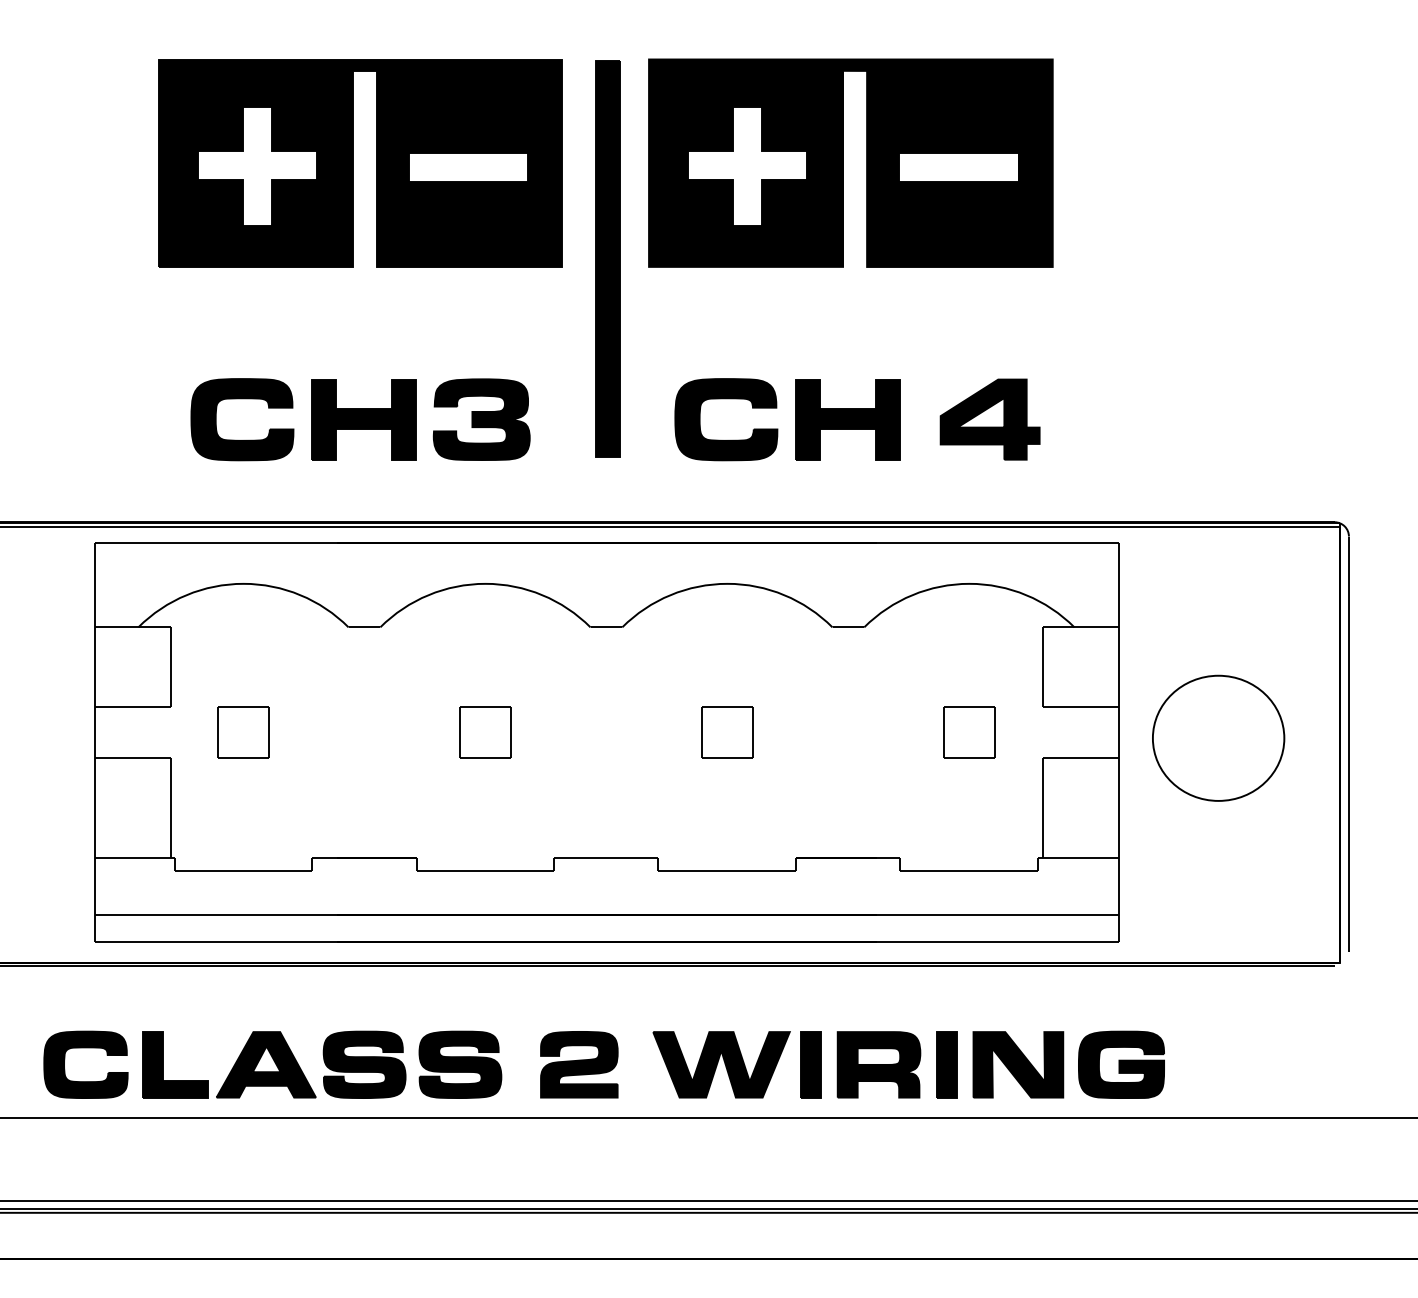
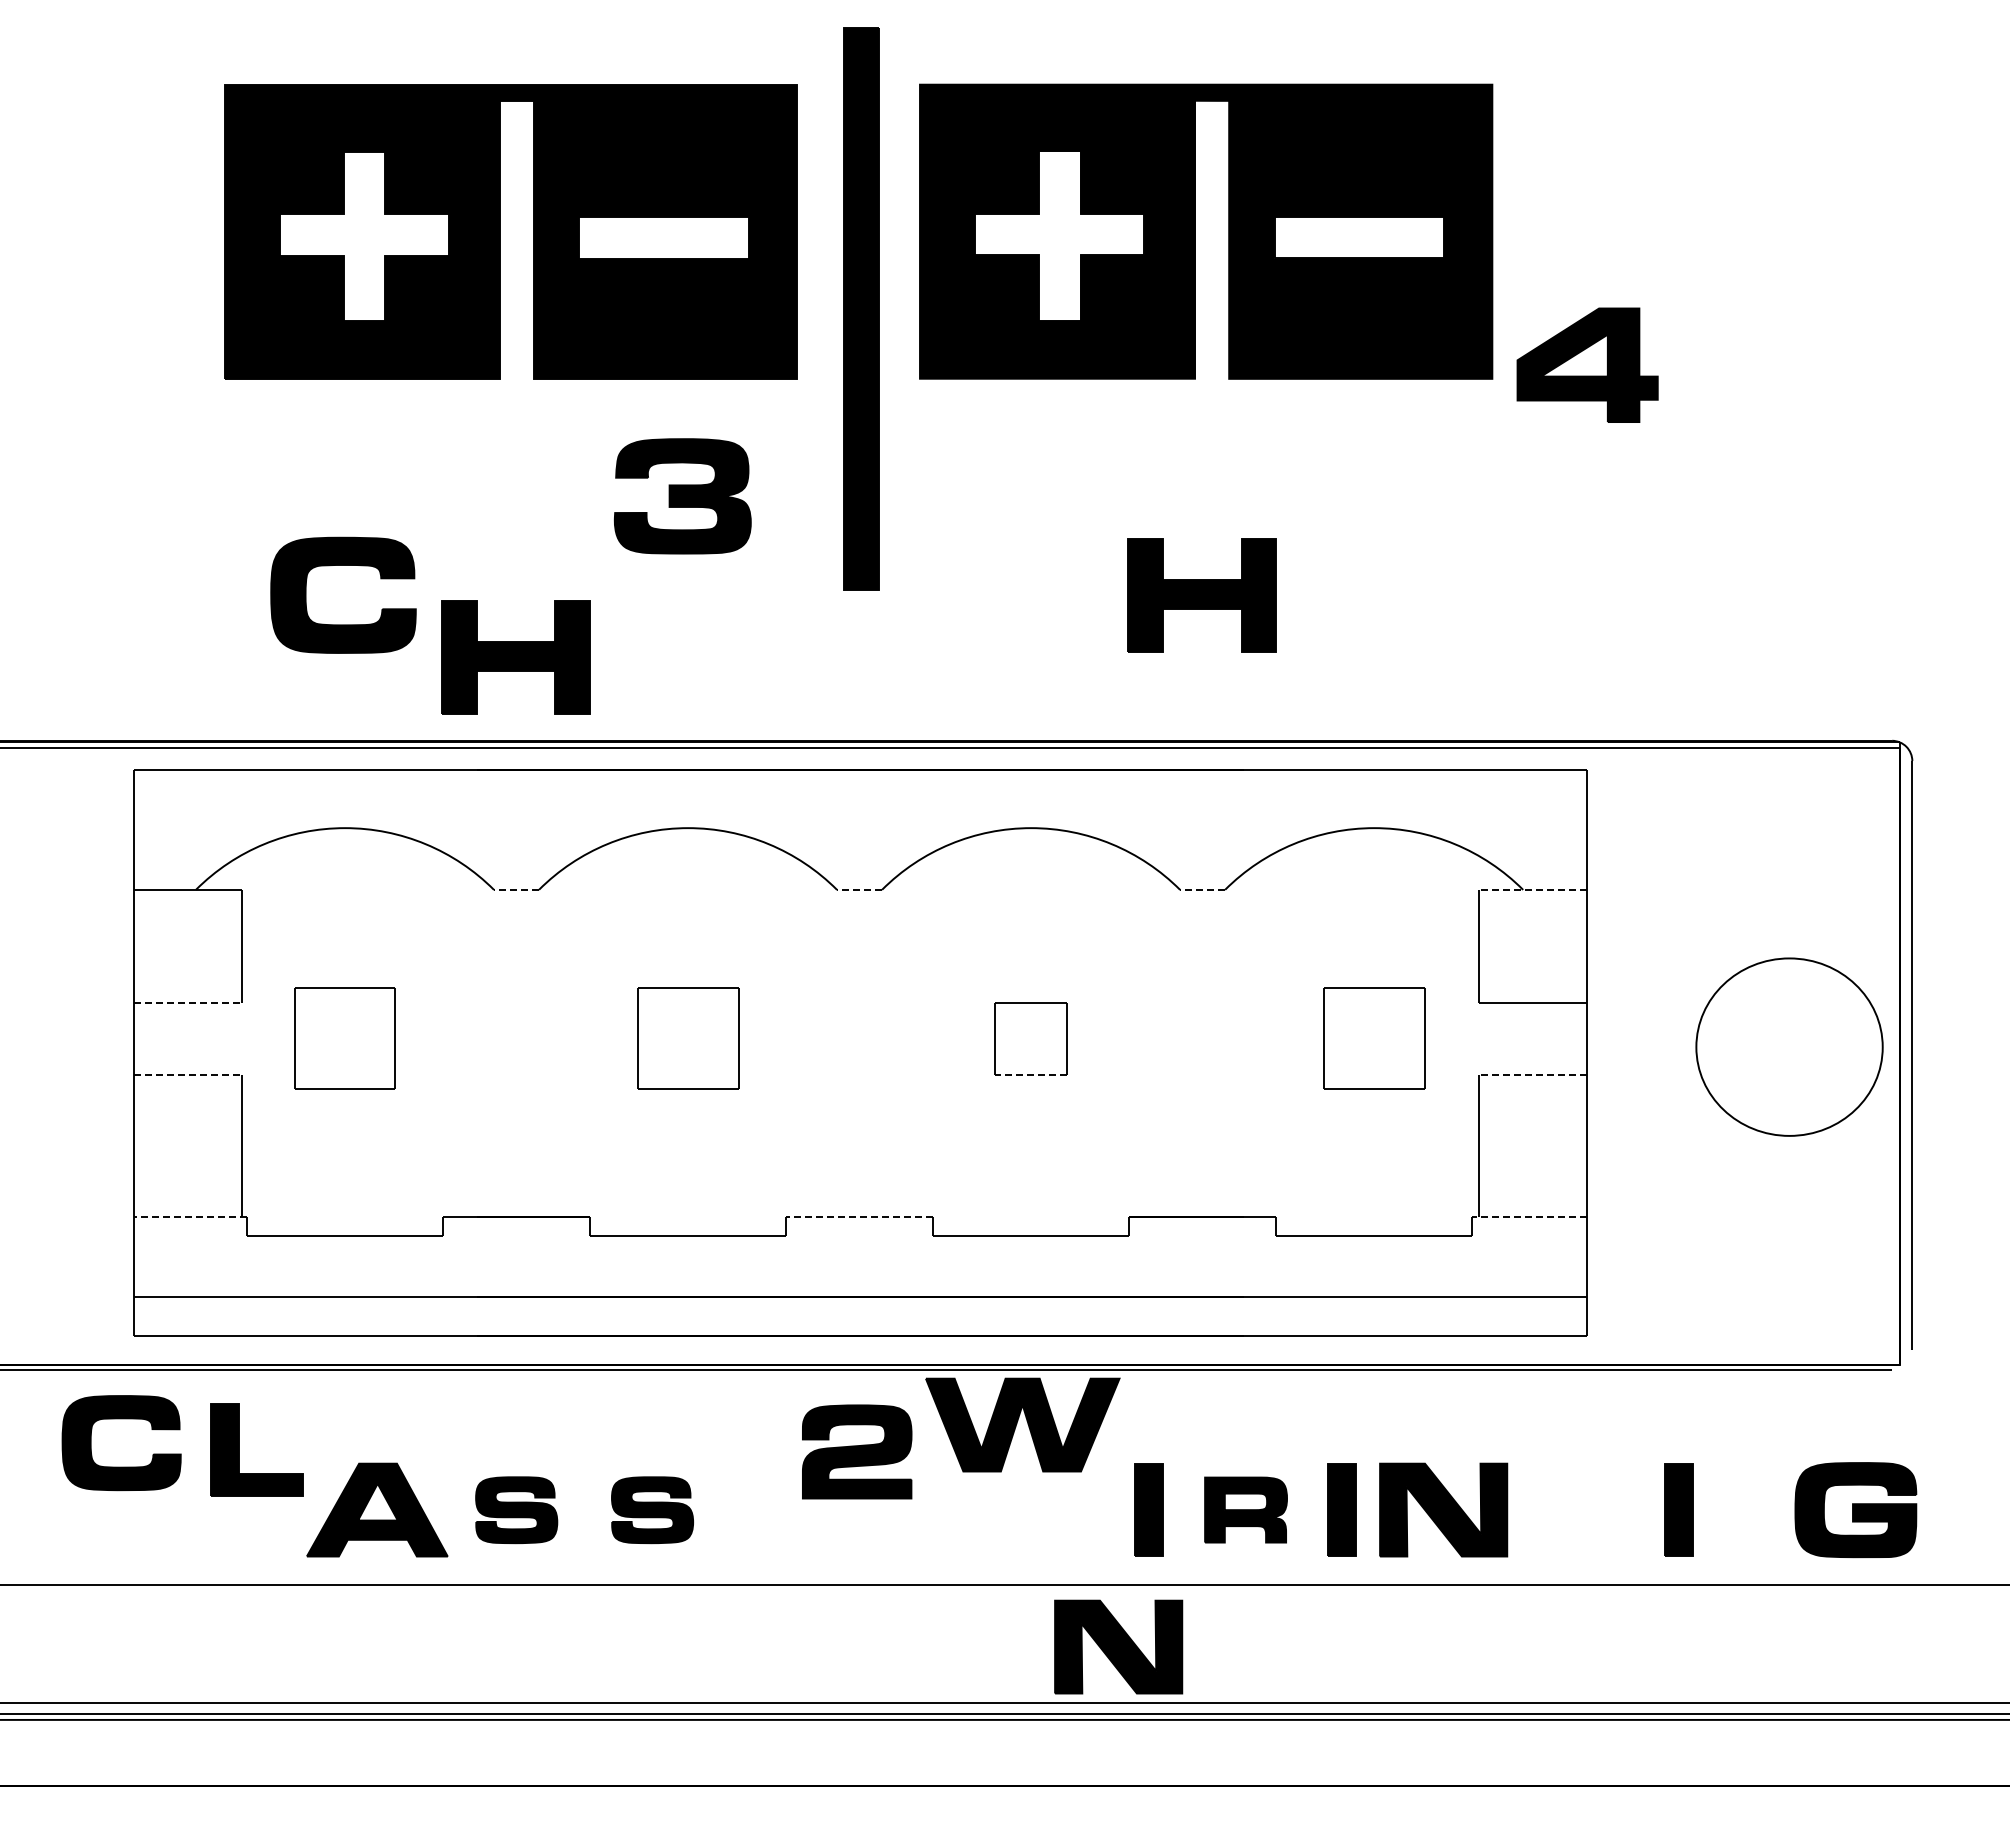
part: (607, 258) -> (861, 308), moved
part: (726, 398) -> (1029, 565), removed
part: (363, 419) -> (515, 657), moved
part: (481, 419) -> (682, 496), moved
part: (990, 419) -> (1587, 364), moved
line: (364, 627) -> (516, 889), solid -> dashed
line: (606, 627) -> (859, 889), solid -> dashed
line: (848, 627) -> (1202, 889), solid -> dashed
line: (1081, 627) -> (1532, 889), solid -> dashed
line: (133, 706) -> (188, 1002), solid -> dashed
part: (243, 732) -> (344, 1038), size x1.4
part: (485, 732) -> (687, 1038), size x1.4
part: (968, 732) -> (1373, 1038), size x1.4
part: (1218, 737) -> (1789, 1046), moved
line: (133, 757) -> (188, 1074), solid -> dashed
line: (726, 757) -> (1030, 1074), solid -> dashed
line: (1081, 757) -> (1532, 1074), solid -> dashed
line: (134, 858) -> (190, 1217), solid -> dashed
line: (606, 858) -> (859, 1217), solid -> dashed
line: (1078, 858) -> (1528, 1217), solid -> dashed
part: (163, 1064) -> (239, 1449), moved
part: (579, 1064) -> (857, 1451), moved
part: (721, 1064) -> (1022, 1424), moved
part: (878, 1064) -> (1245, 1509), size x0.7
part: (1184, 1064) -> (1678, 1509), added
part: (364, 1065) -> (516, 1510), size x0.7
part: (460, 1065) -> (652, 1510), size x0.7
part: (1121, 1065) -> (1855, 1510), moved
part: (85, 1081) -> (121, 1466), moved
part: (789, 1161) -> (1118, 1646), added

